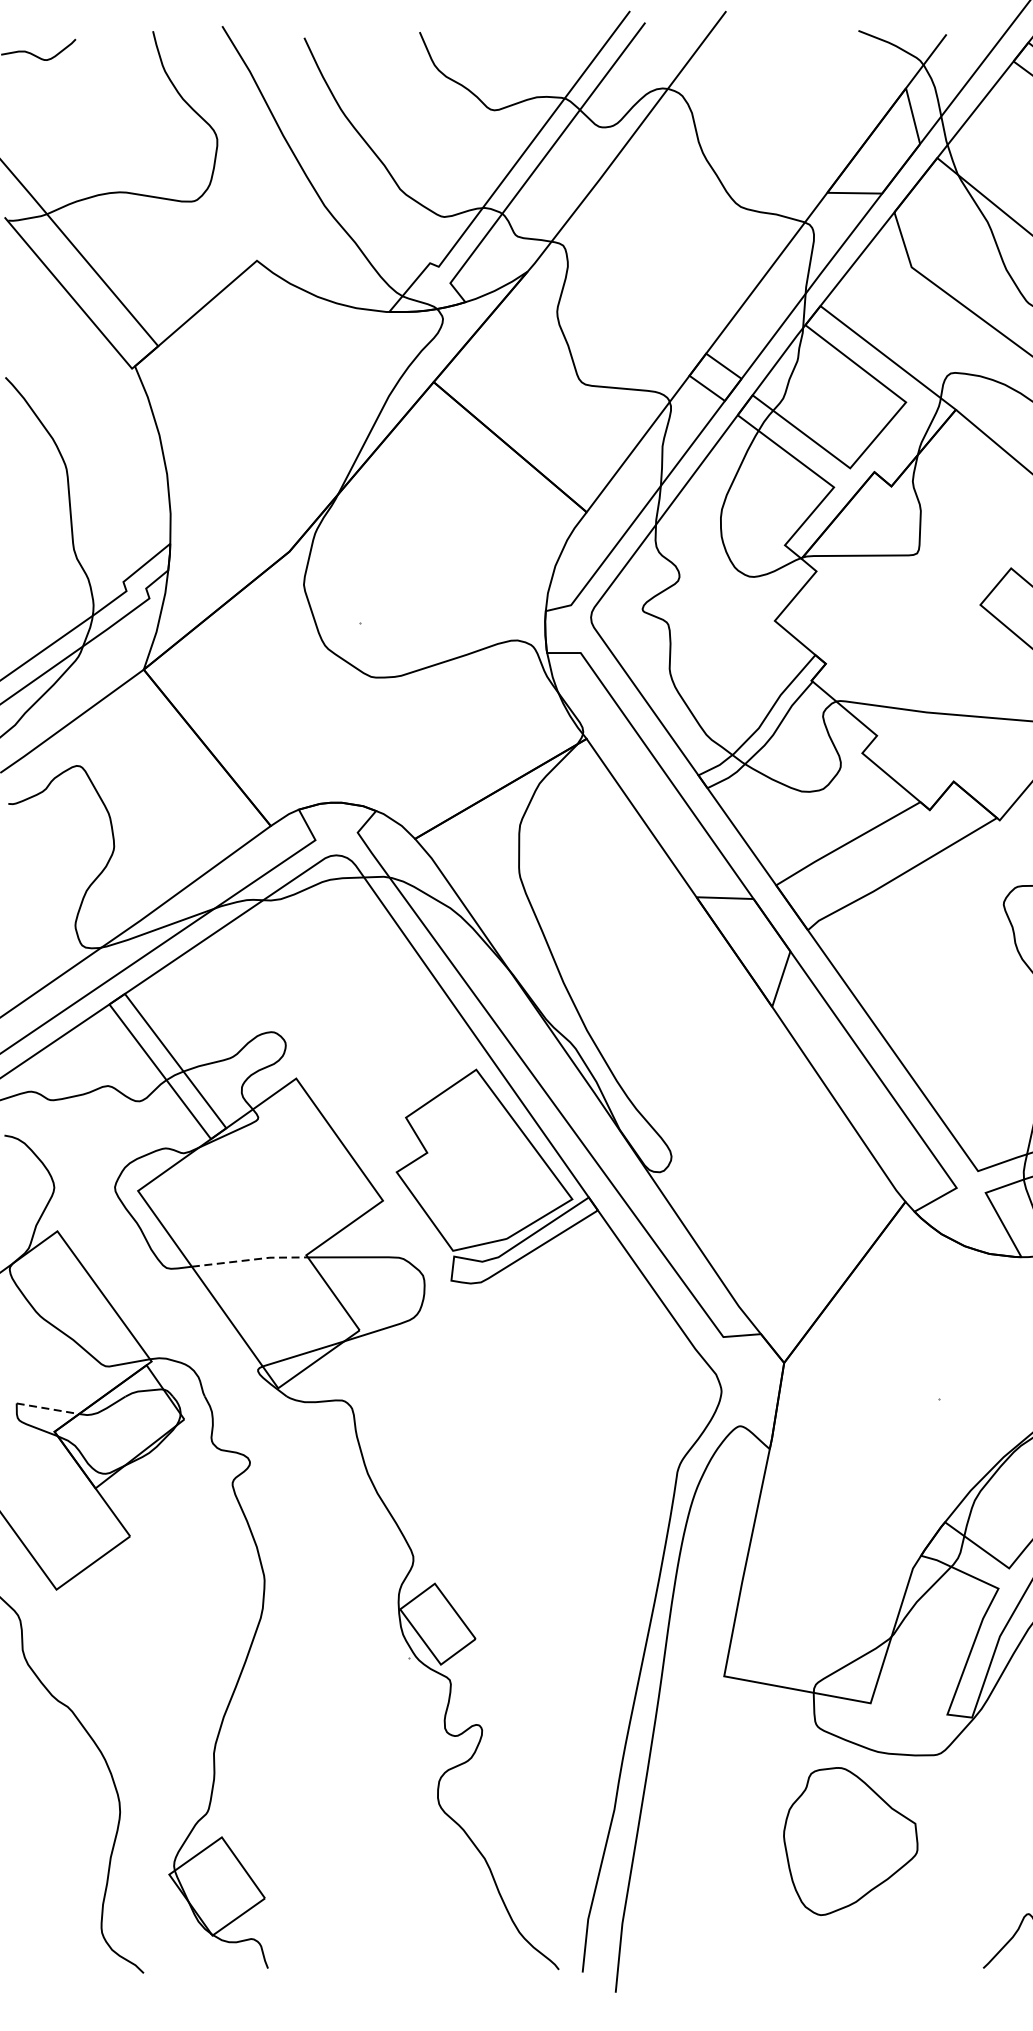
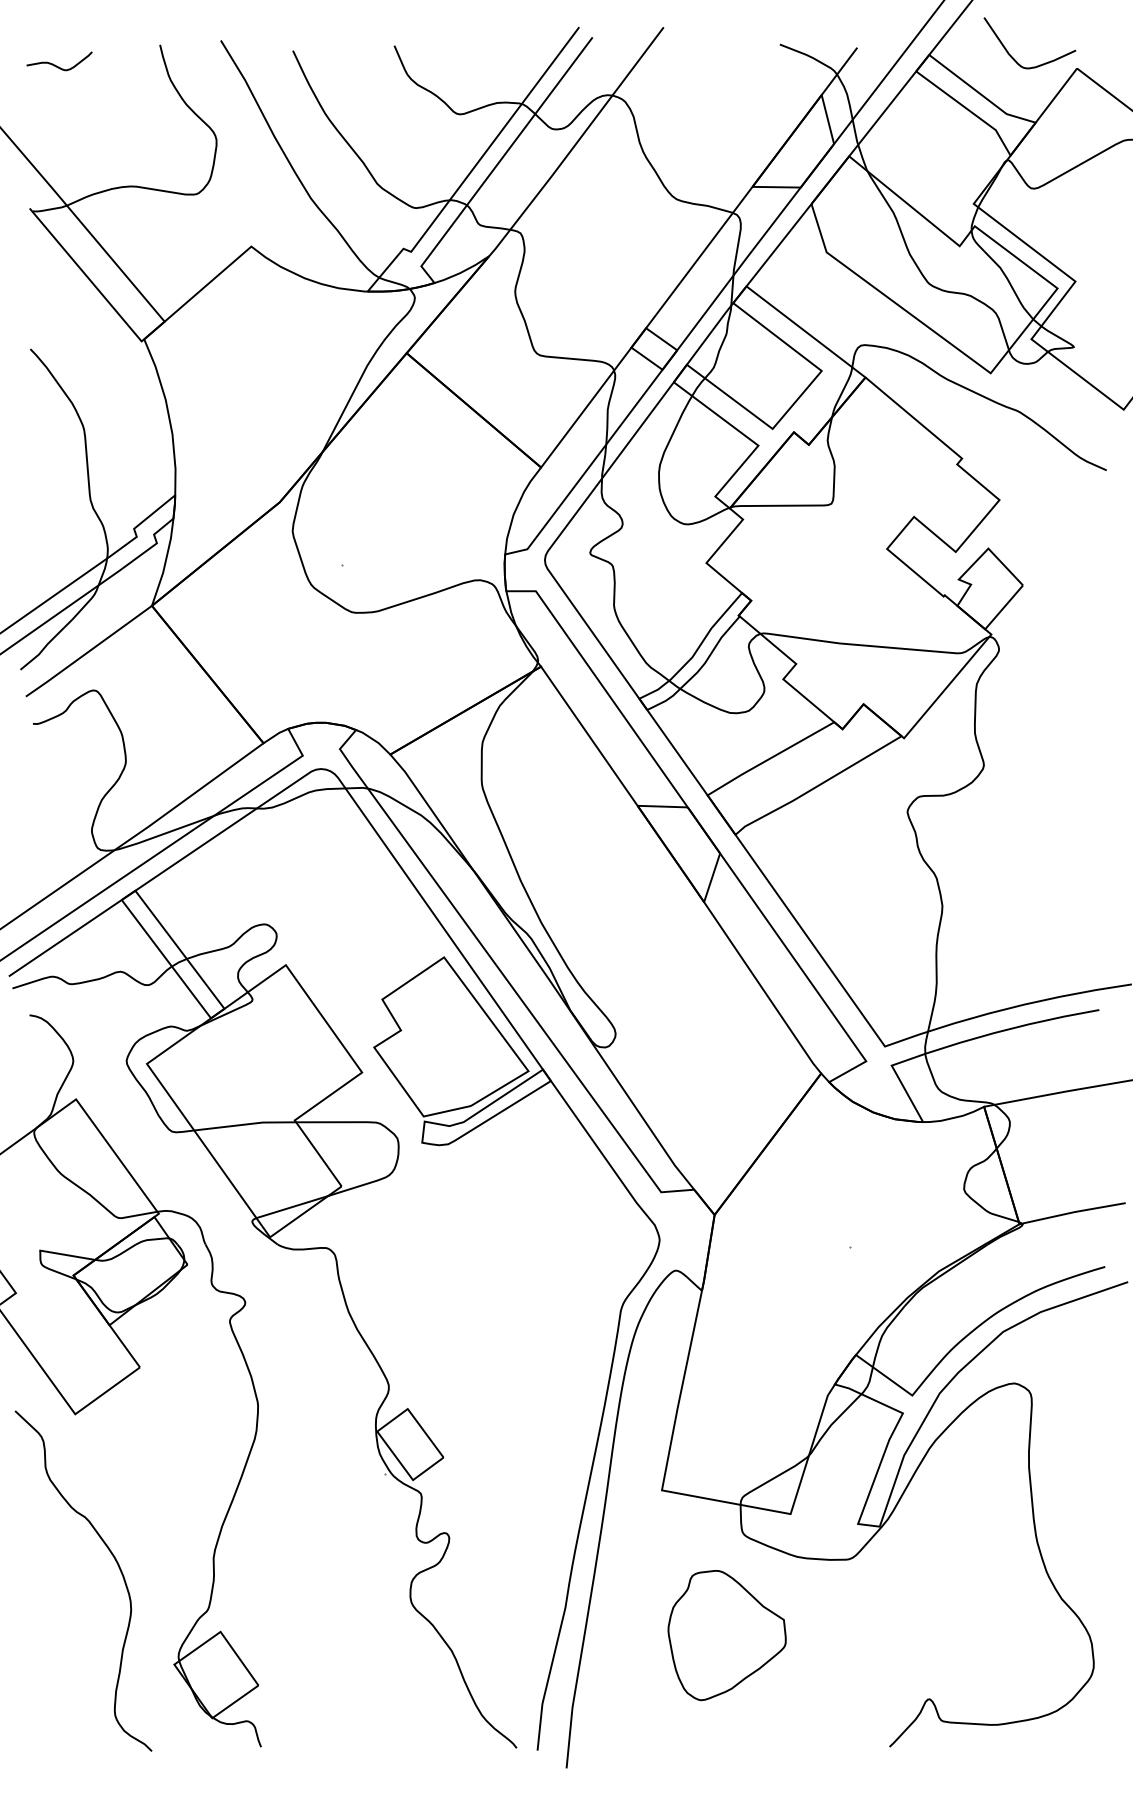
line: (251, 1259) -> (246, 1124), dashed -> solid
line: (47, 1409) -> (67, 1255), dashed -> solid
part: (850, 1841) -> (726, 1635), moved

